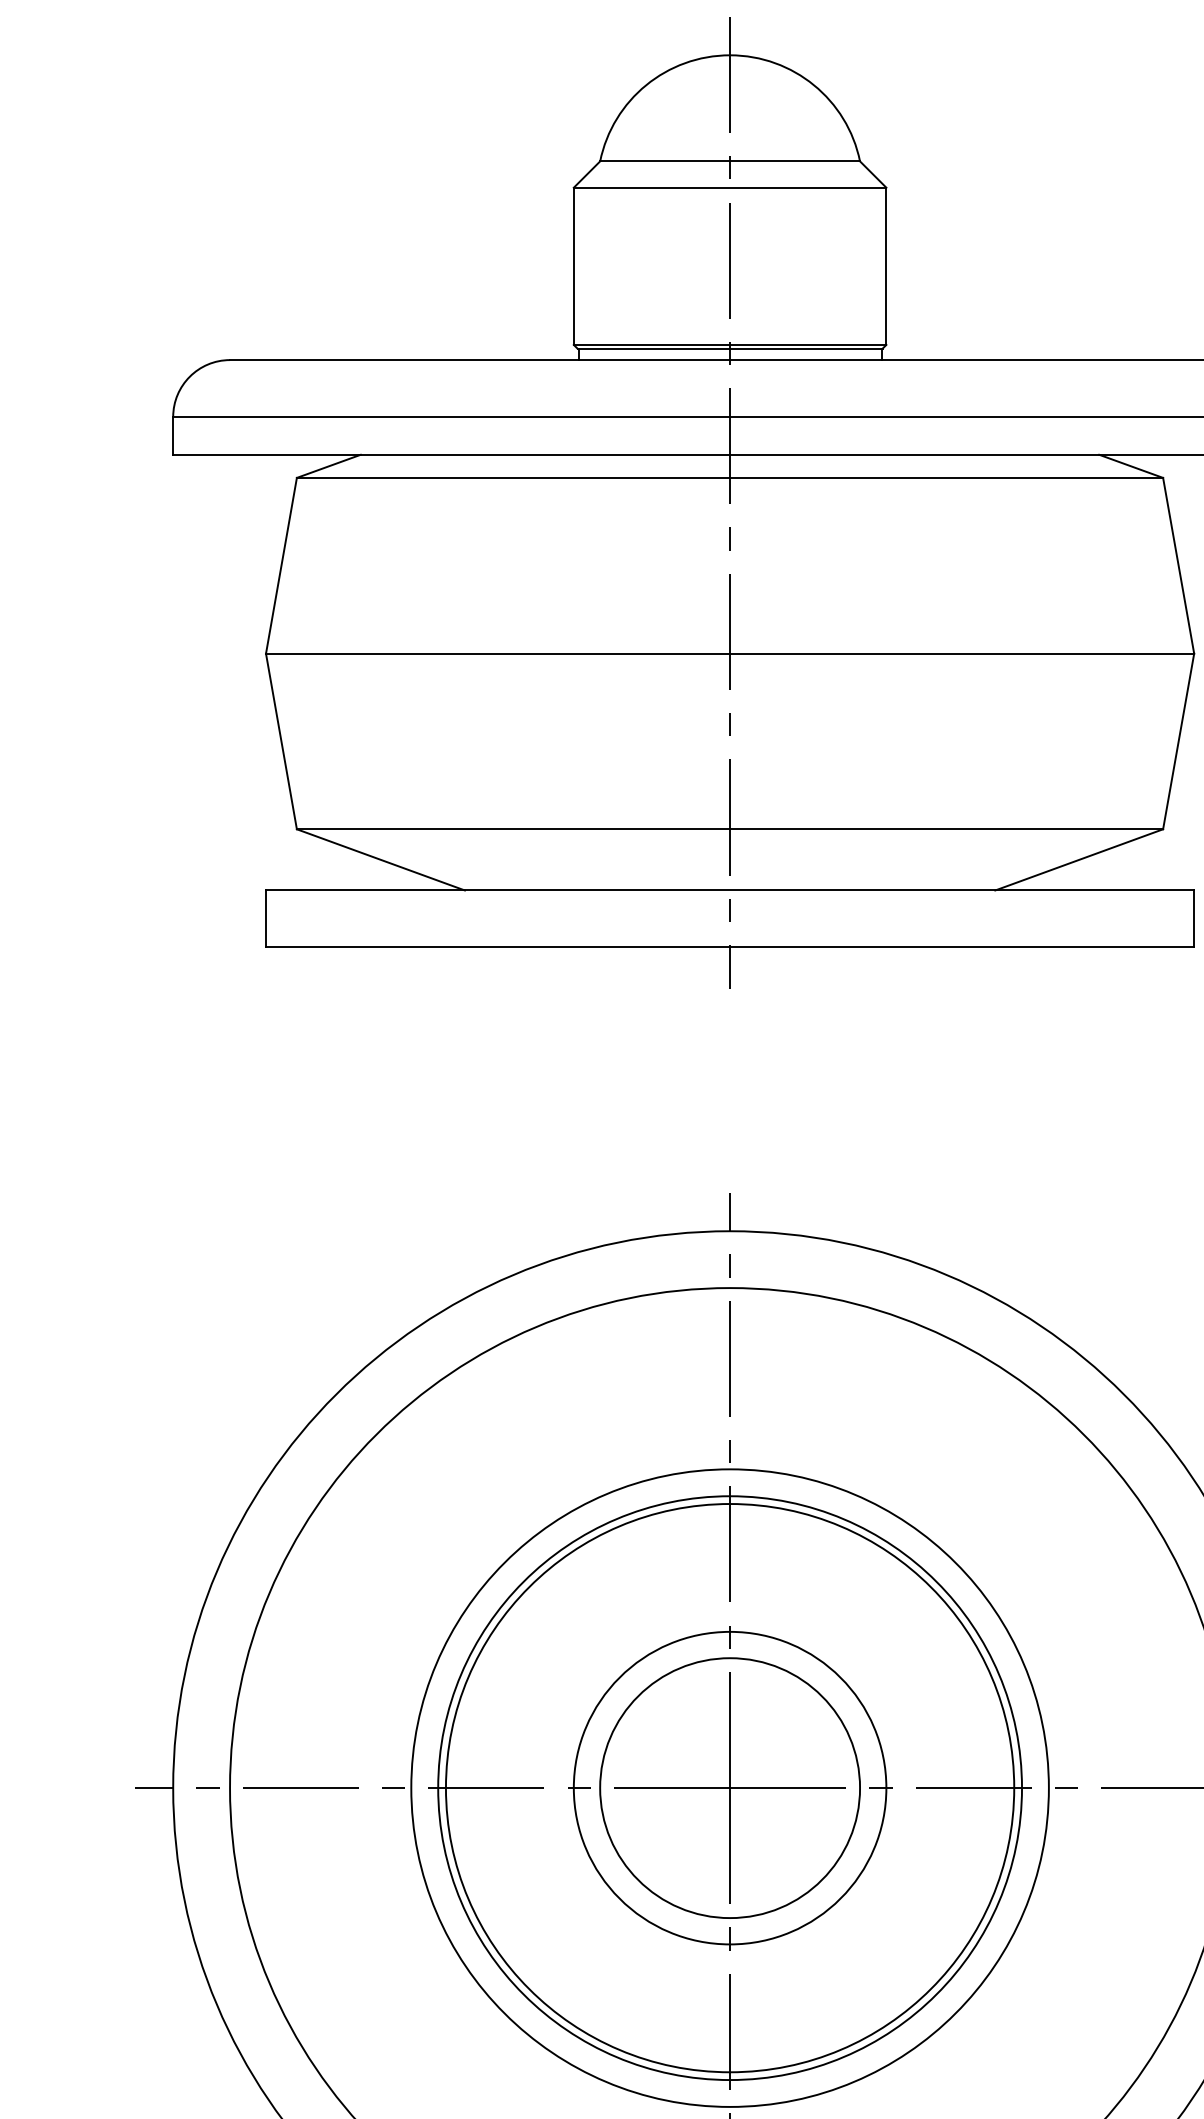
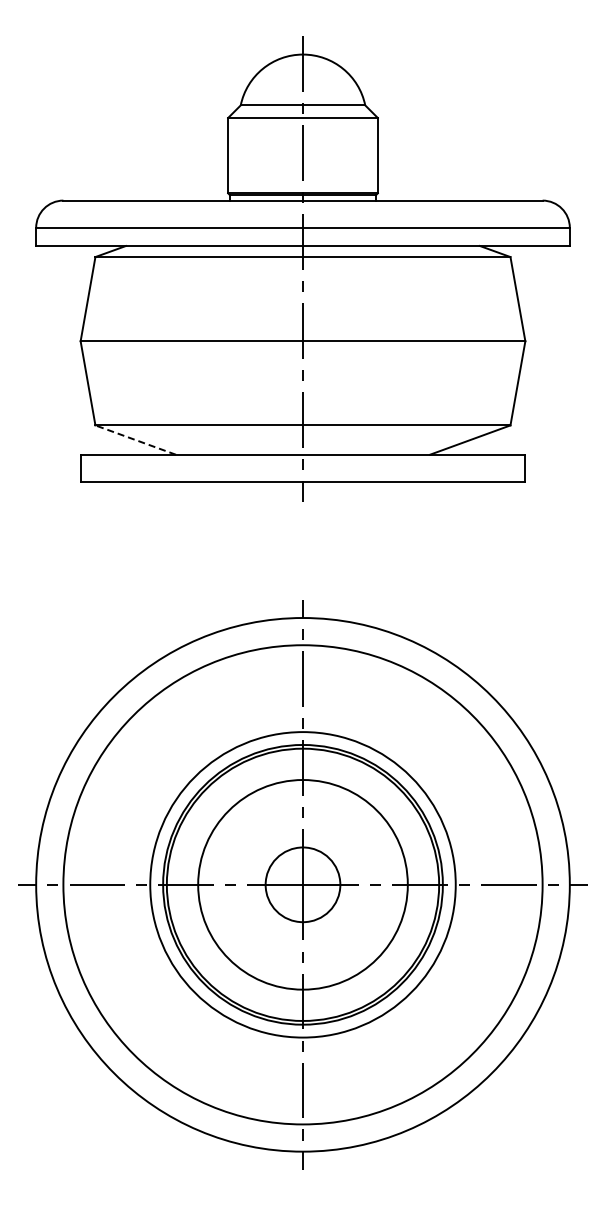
line: (380, 860) -> (135, 440), solid -> dashed
circle: (729, 1787) -> (302, 884), size x0.6
circle: (729, 1787) -> (302, 884), size x1.4

